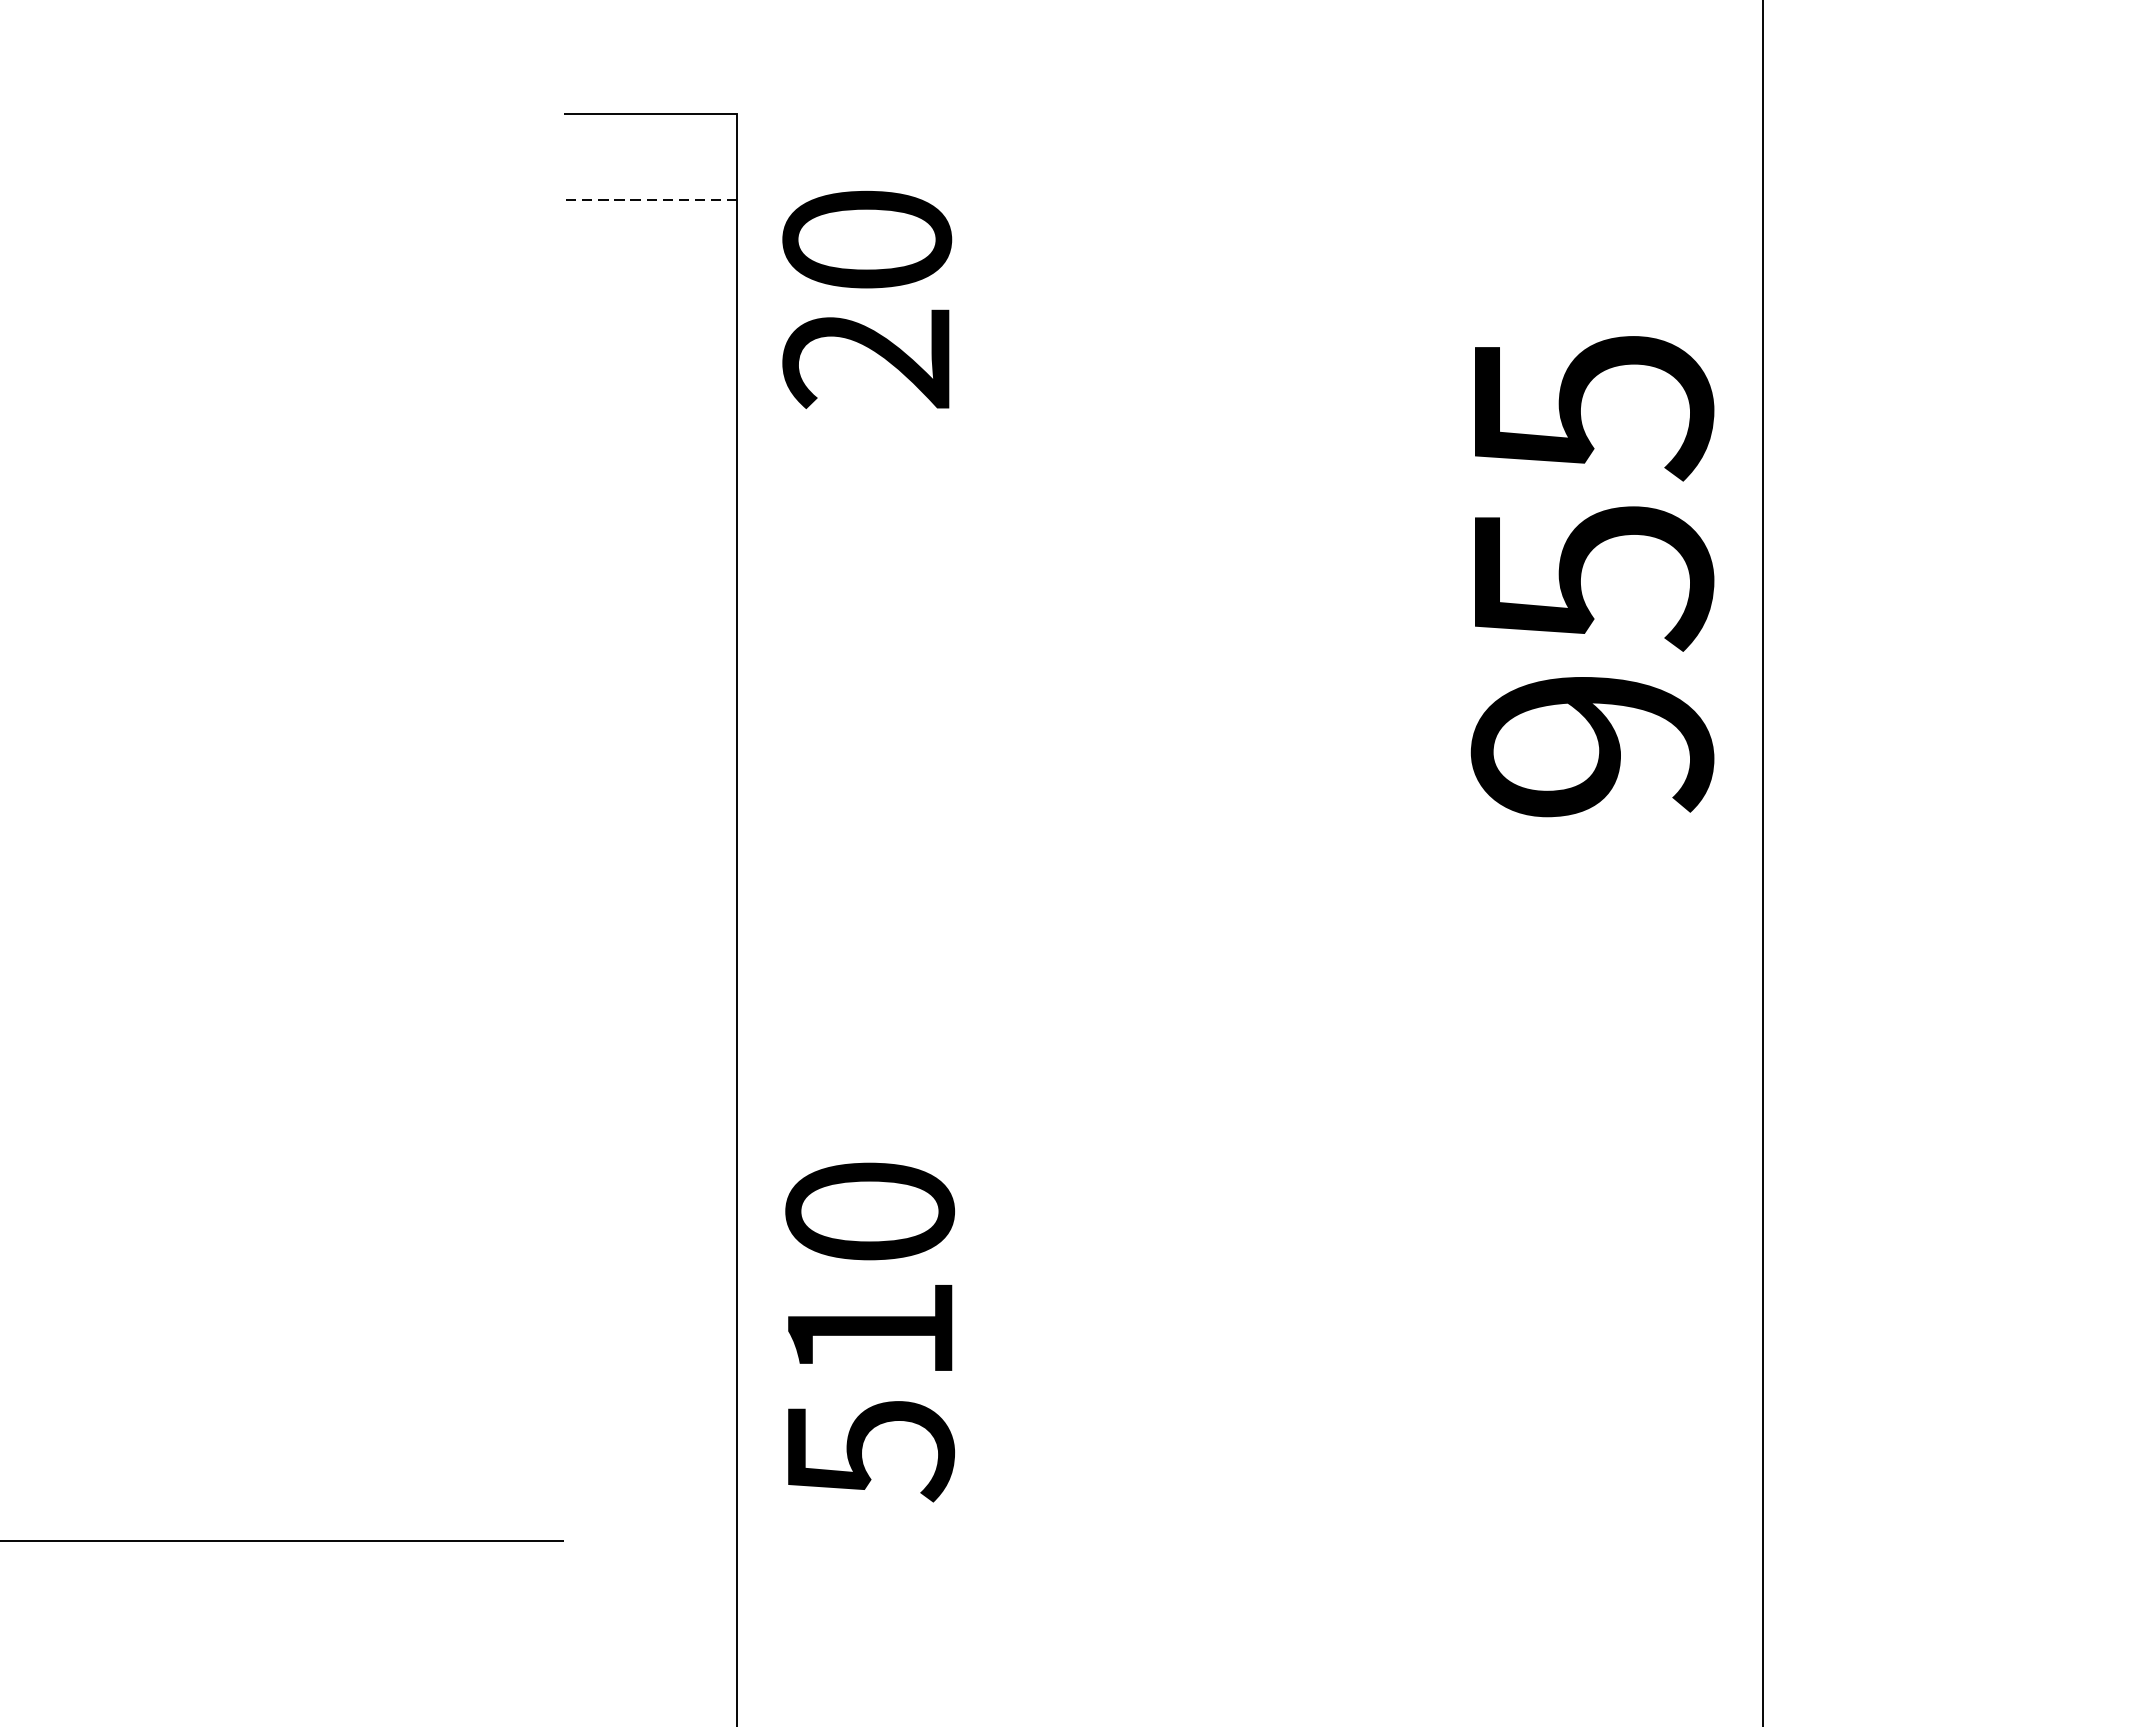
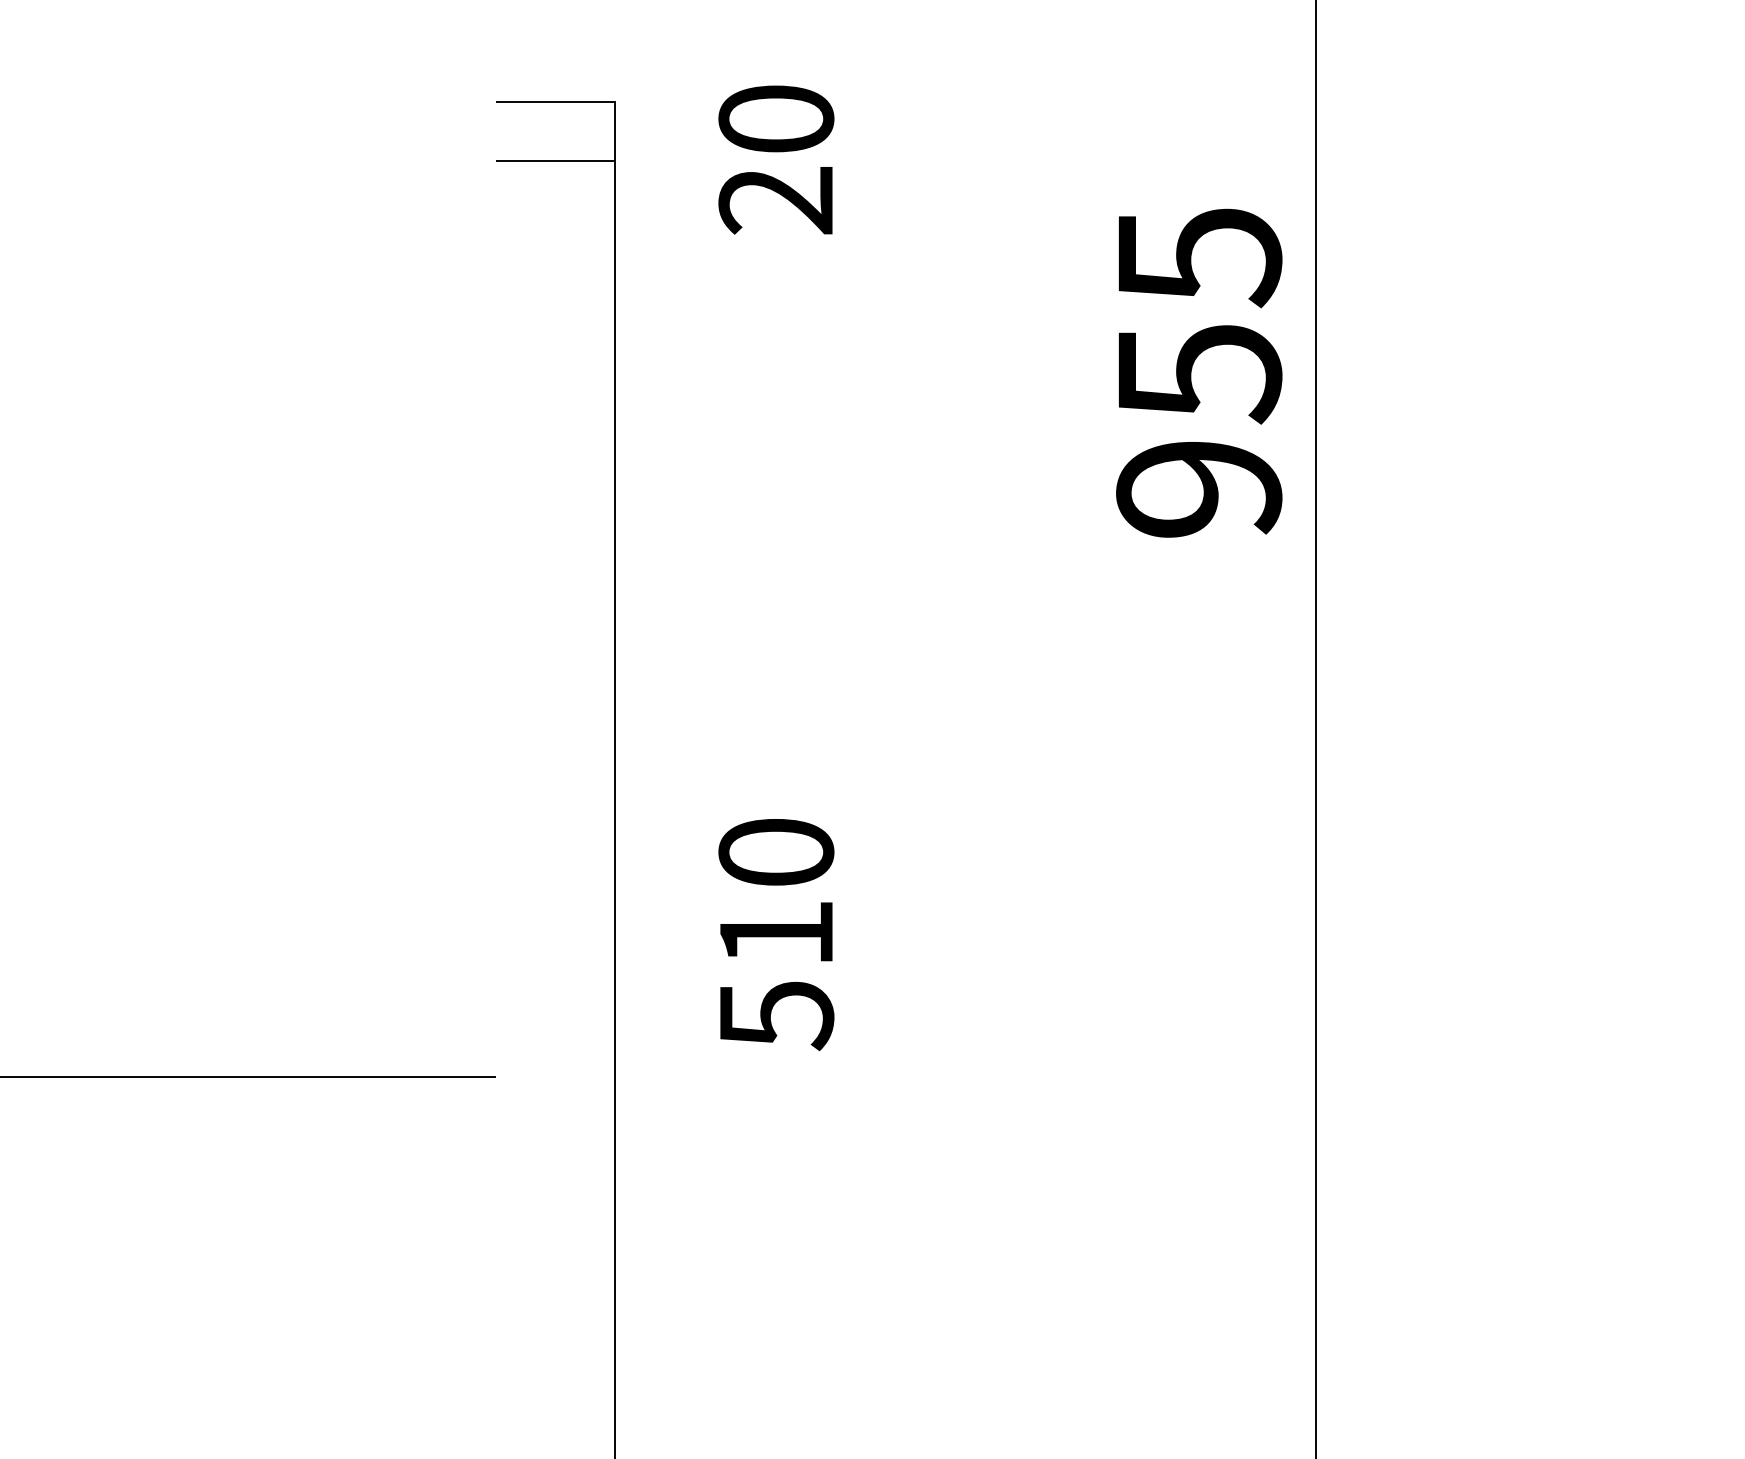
line: (649, 199) -> (554, 160), dashed -> solid
text: (867, 298) -> (776, 159), moved
text: (1592, 575) -> (1199, 372), moved
text: (870, 1333) -> (776, 935), moved

